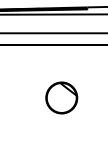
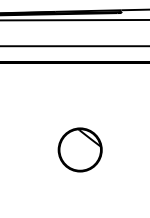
part: (61, 97) -> (79, 149), moved

